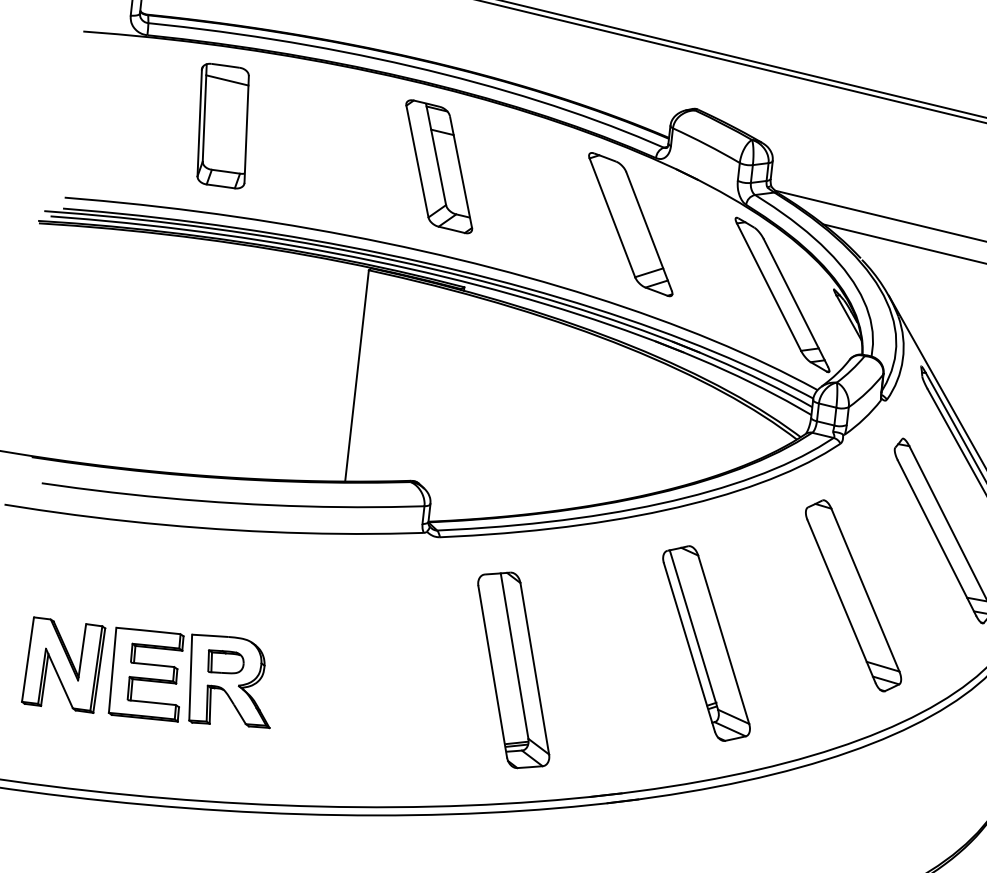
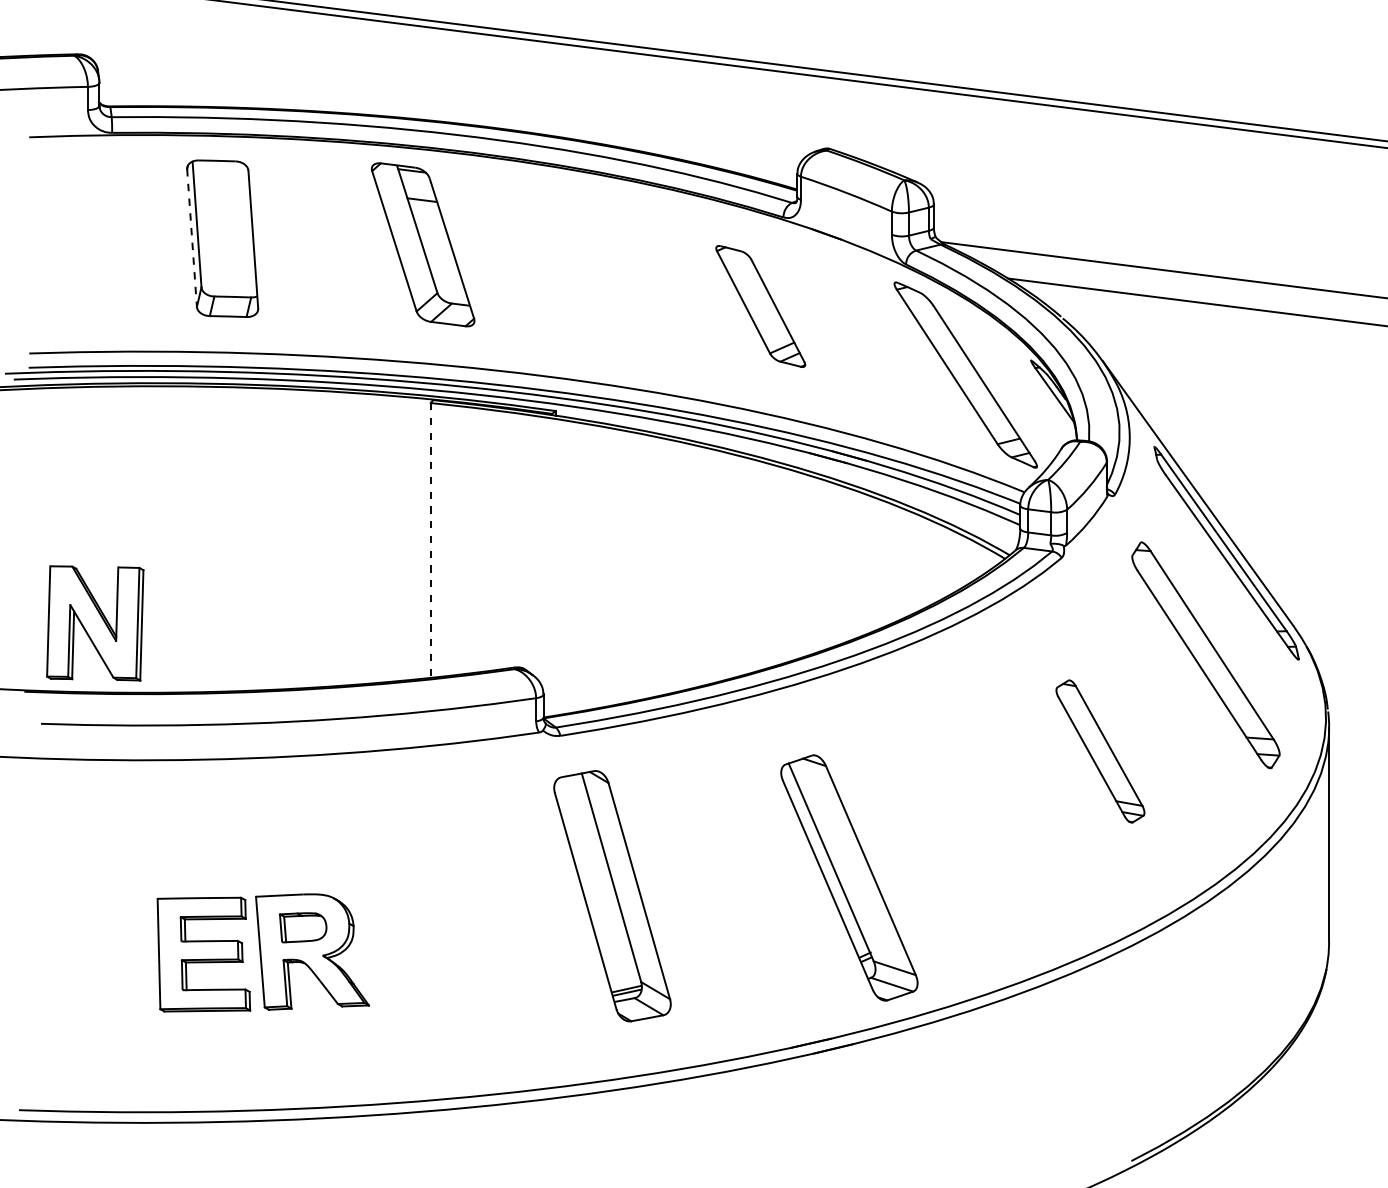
line: (227, 79) -> (221, 178), removed
line: (200, 123) -> (192, 238), solid -> dashed
part: (438, 166) -> (422, 244), moved
part: (630, 224) -> (760, 306), size x0.7
line: (356, 375) -> (430, 540), solid -> dashed
part: (853, 595) -> (1100, 751), size x0.6
part: (706, 643) -> (849, 877), moved
part: (63, 665) -> (95, 623), moved
part: (513, 670) -> (612, 896), moved

